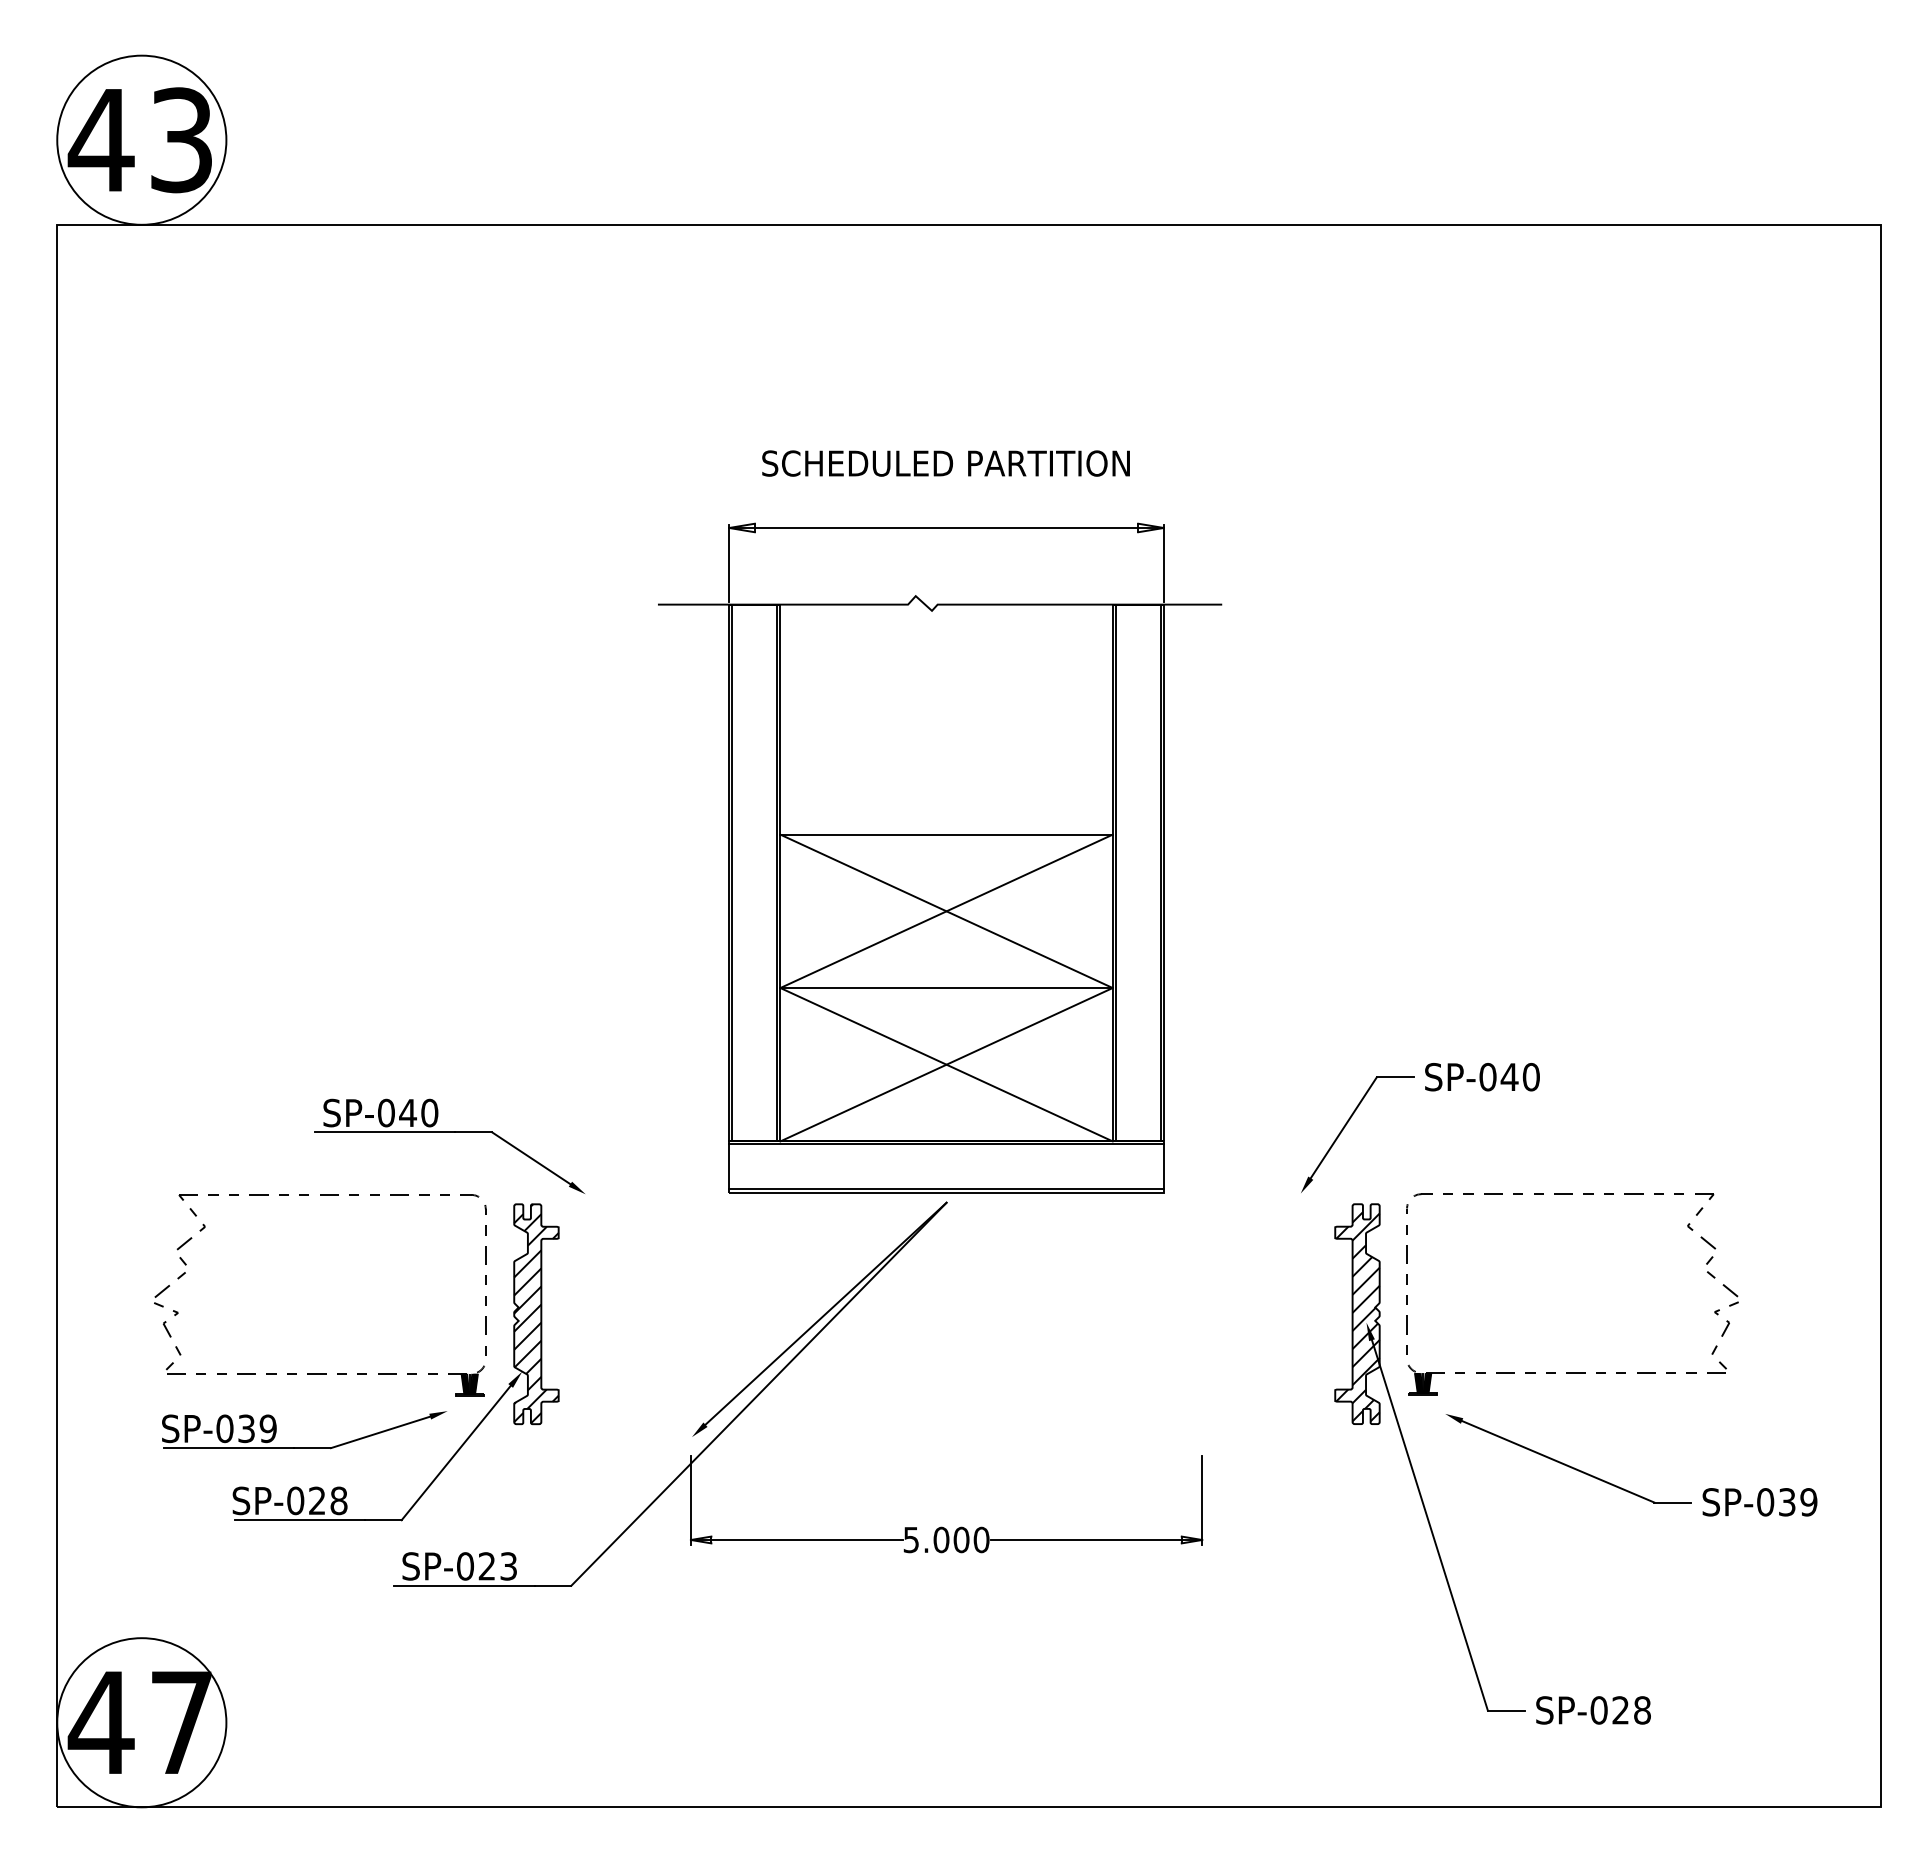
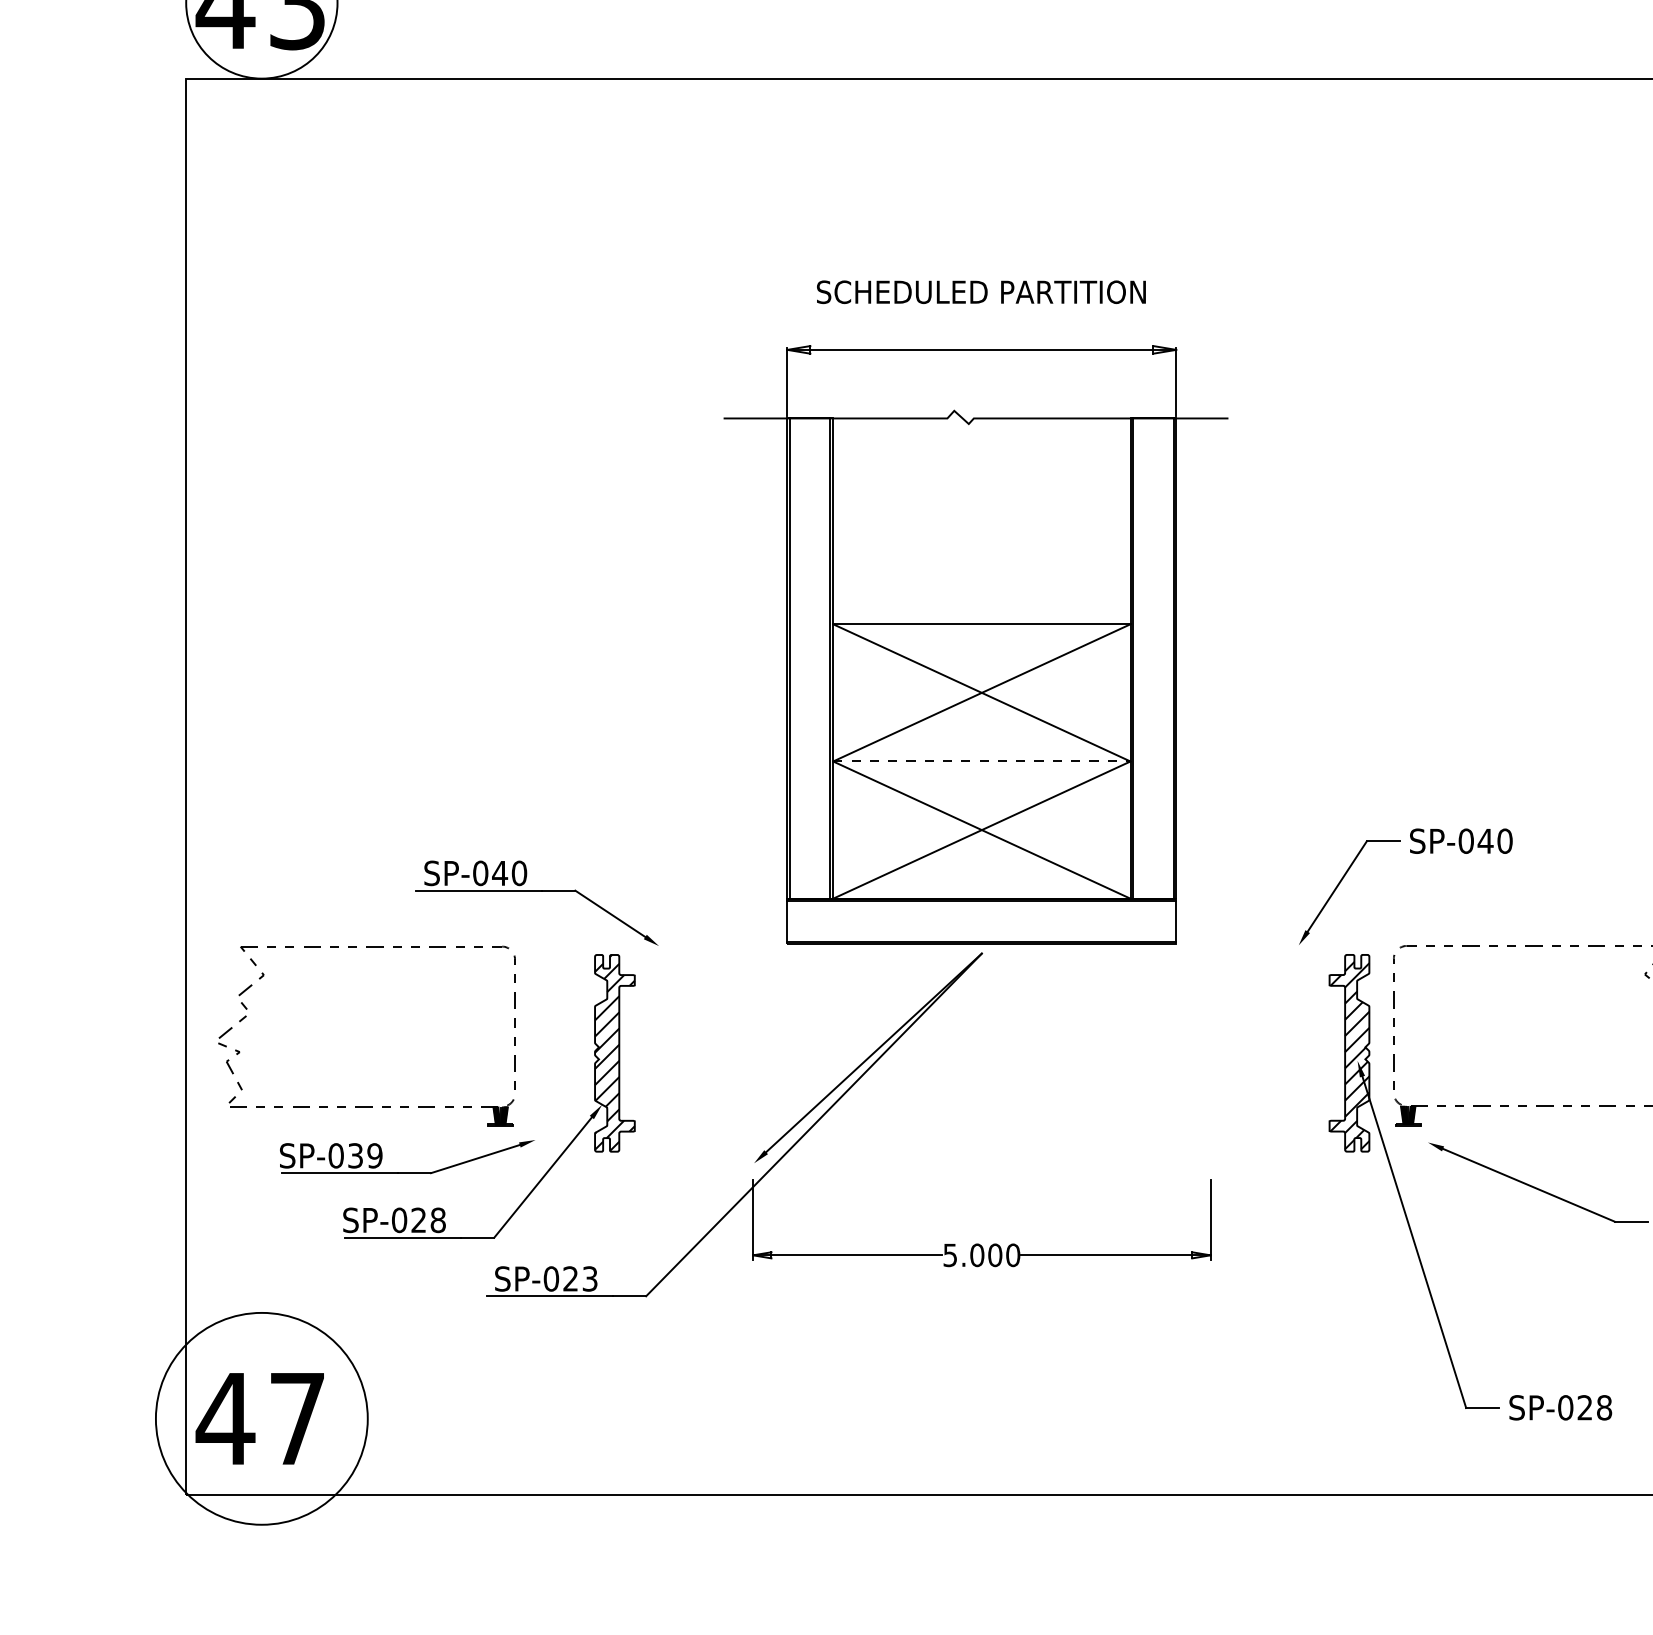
line: (947, 988) -> (982, 761), solid -> dashed
part: (320, 1373) -> (367, 1106), moved
circle: (141, 1722) -> (261, 1418), size x1.4

